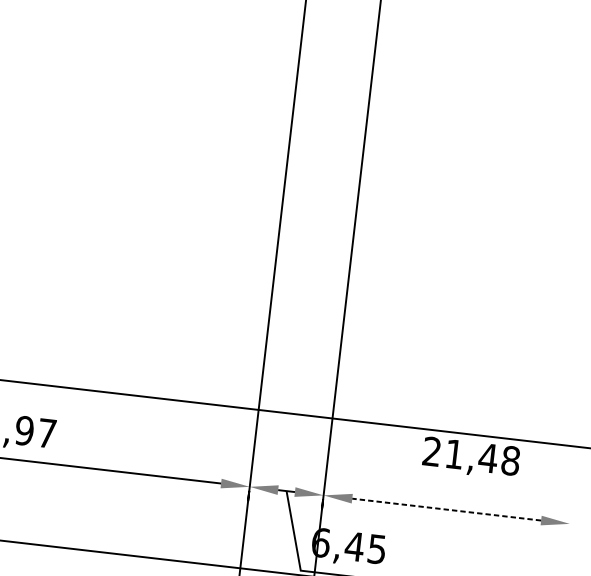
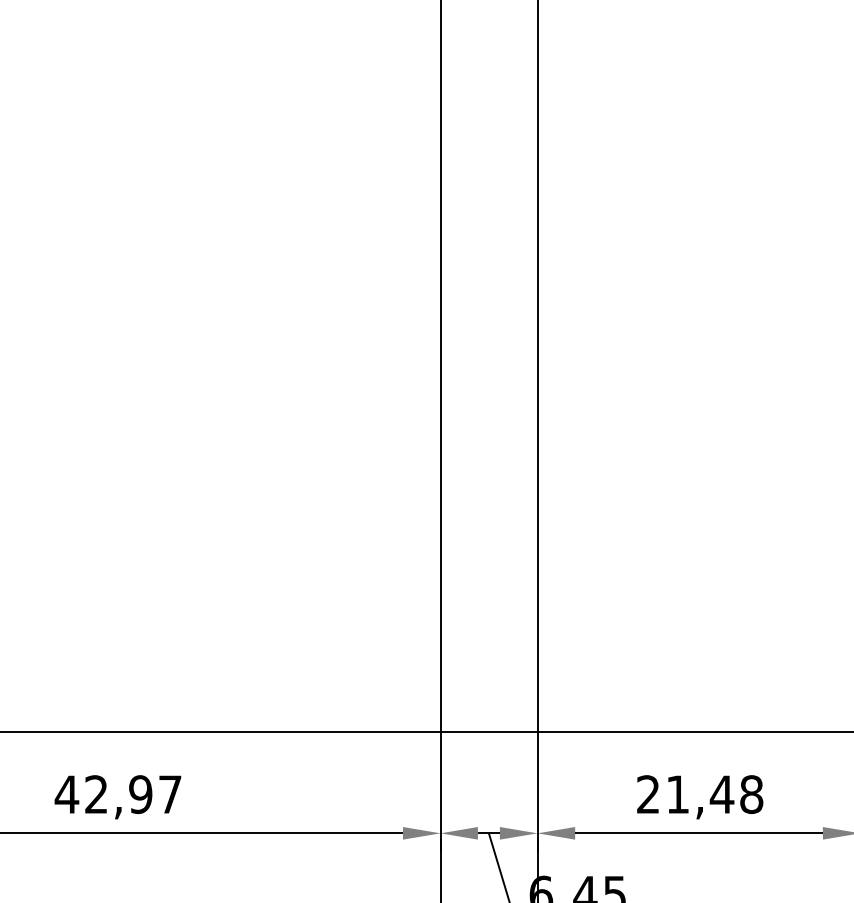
text: (471, 458) -> (700, 797), moved
line: (447, 509) -> (699, 833), dashed -> solid

